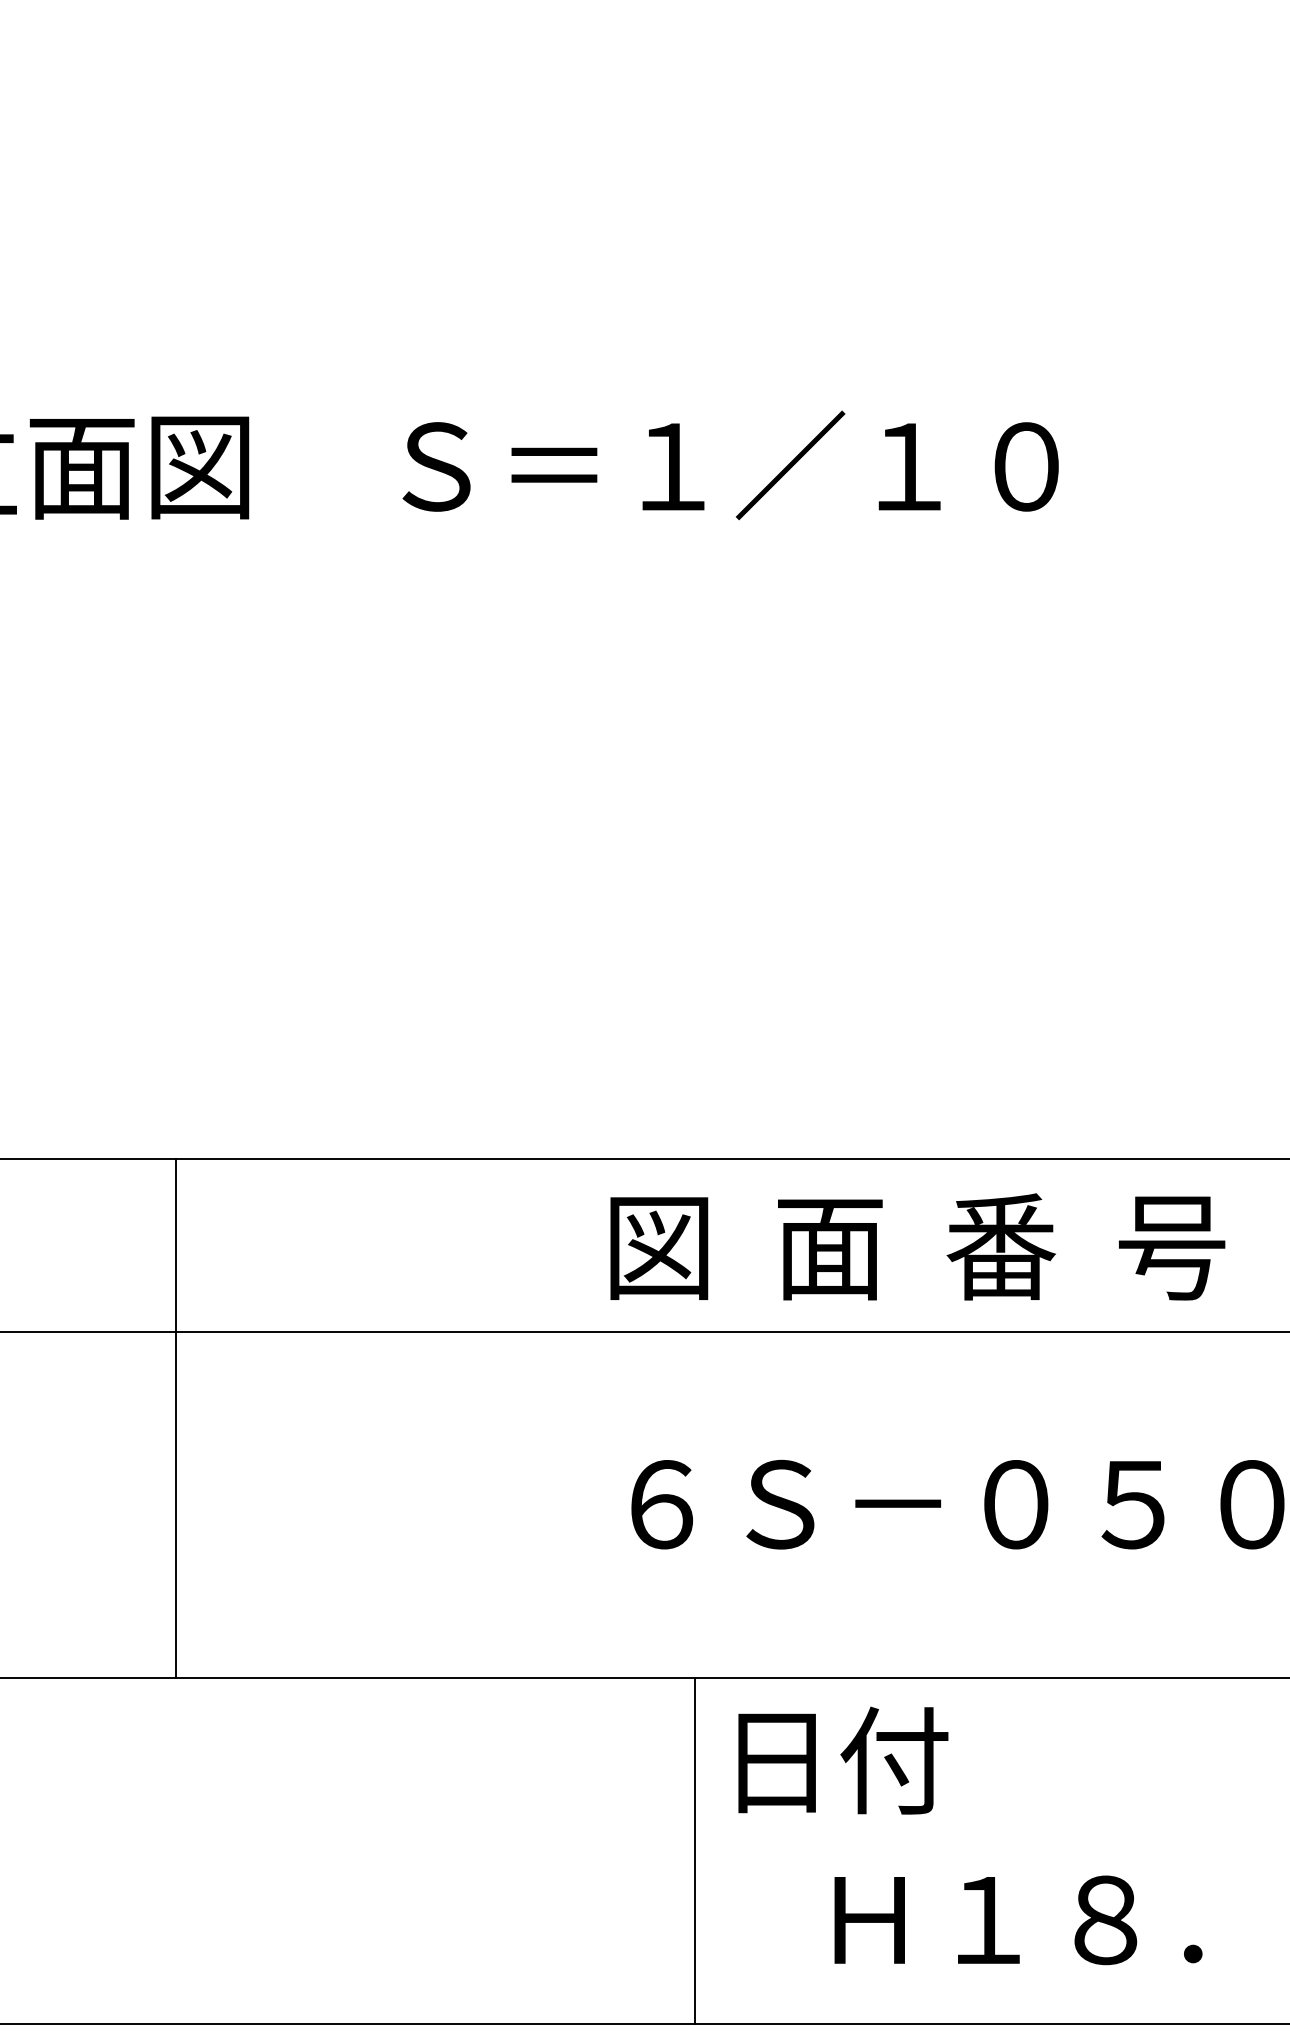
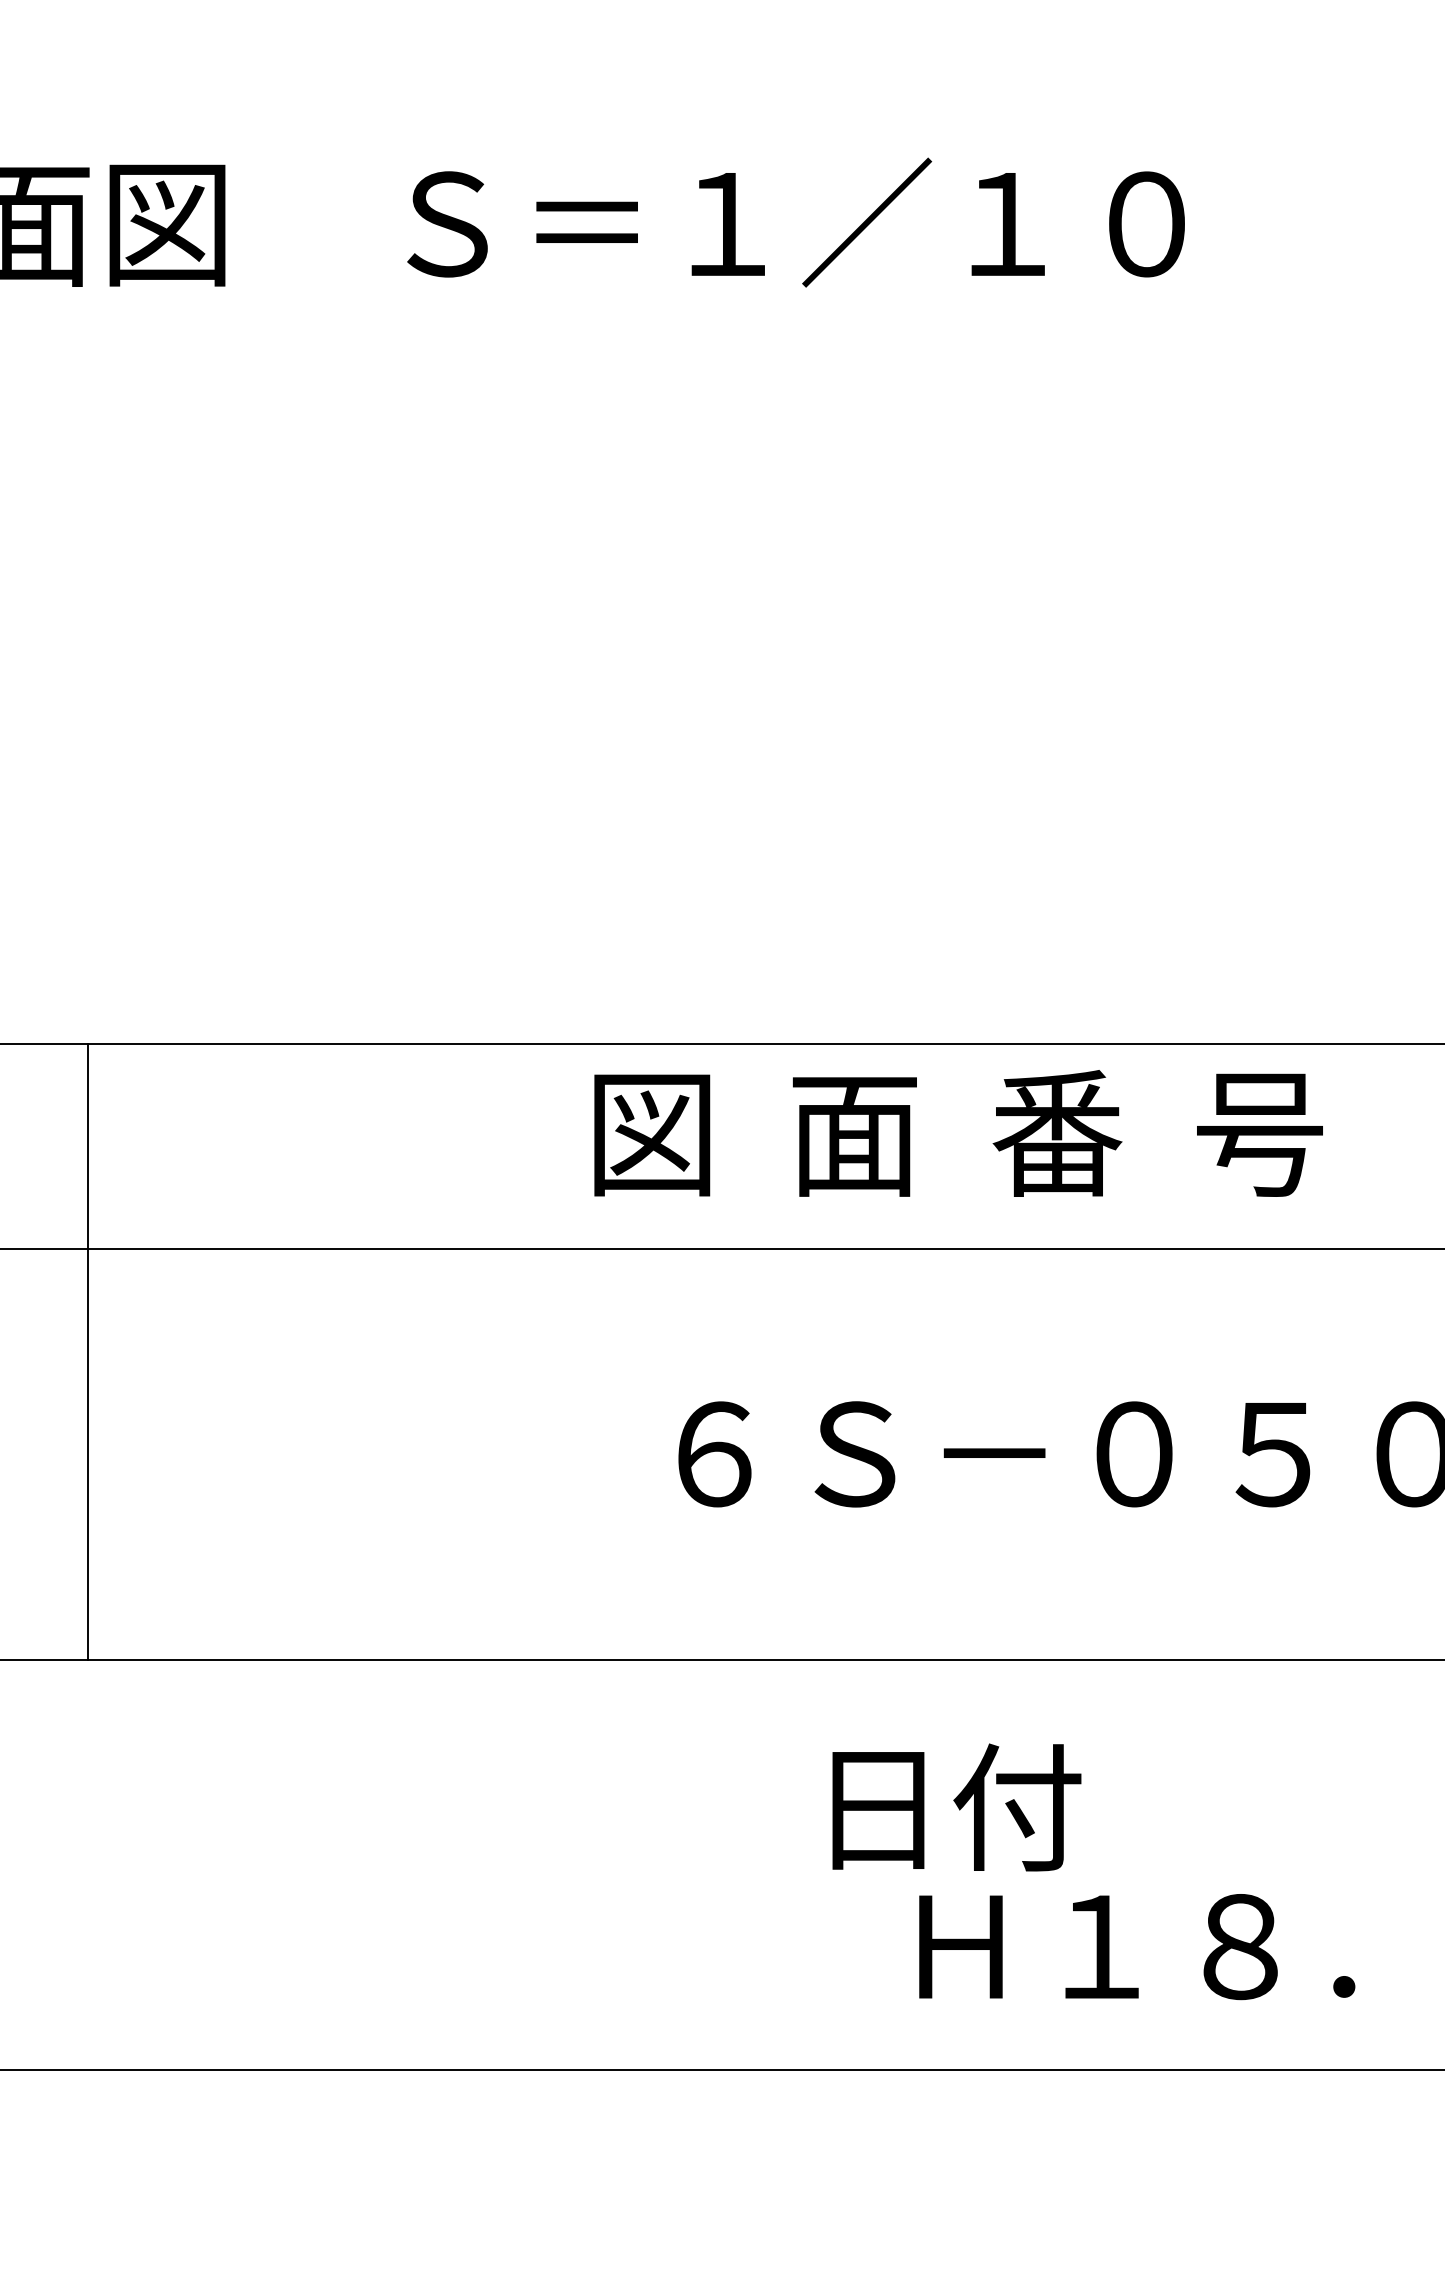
text: (917, 1246) -> (958, 1132), moved
line: (175, 1417) -> (87, 1351), moved
text: (843, 1760) -> (957, 1807), moved
line: (695, 1850) -> (754, 1864), removed

